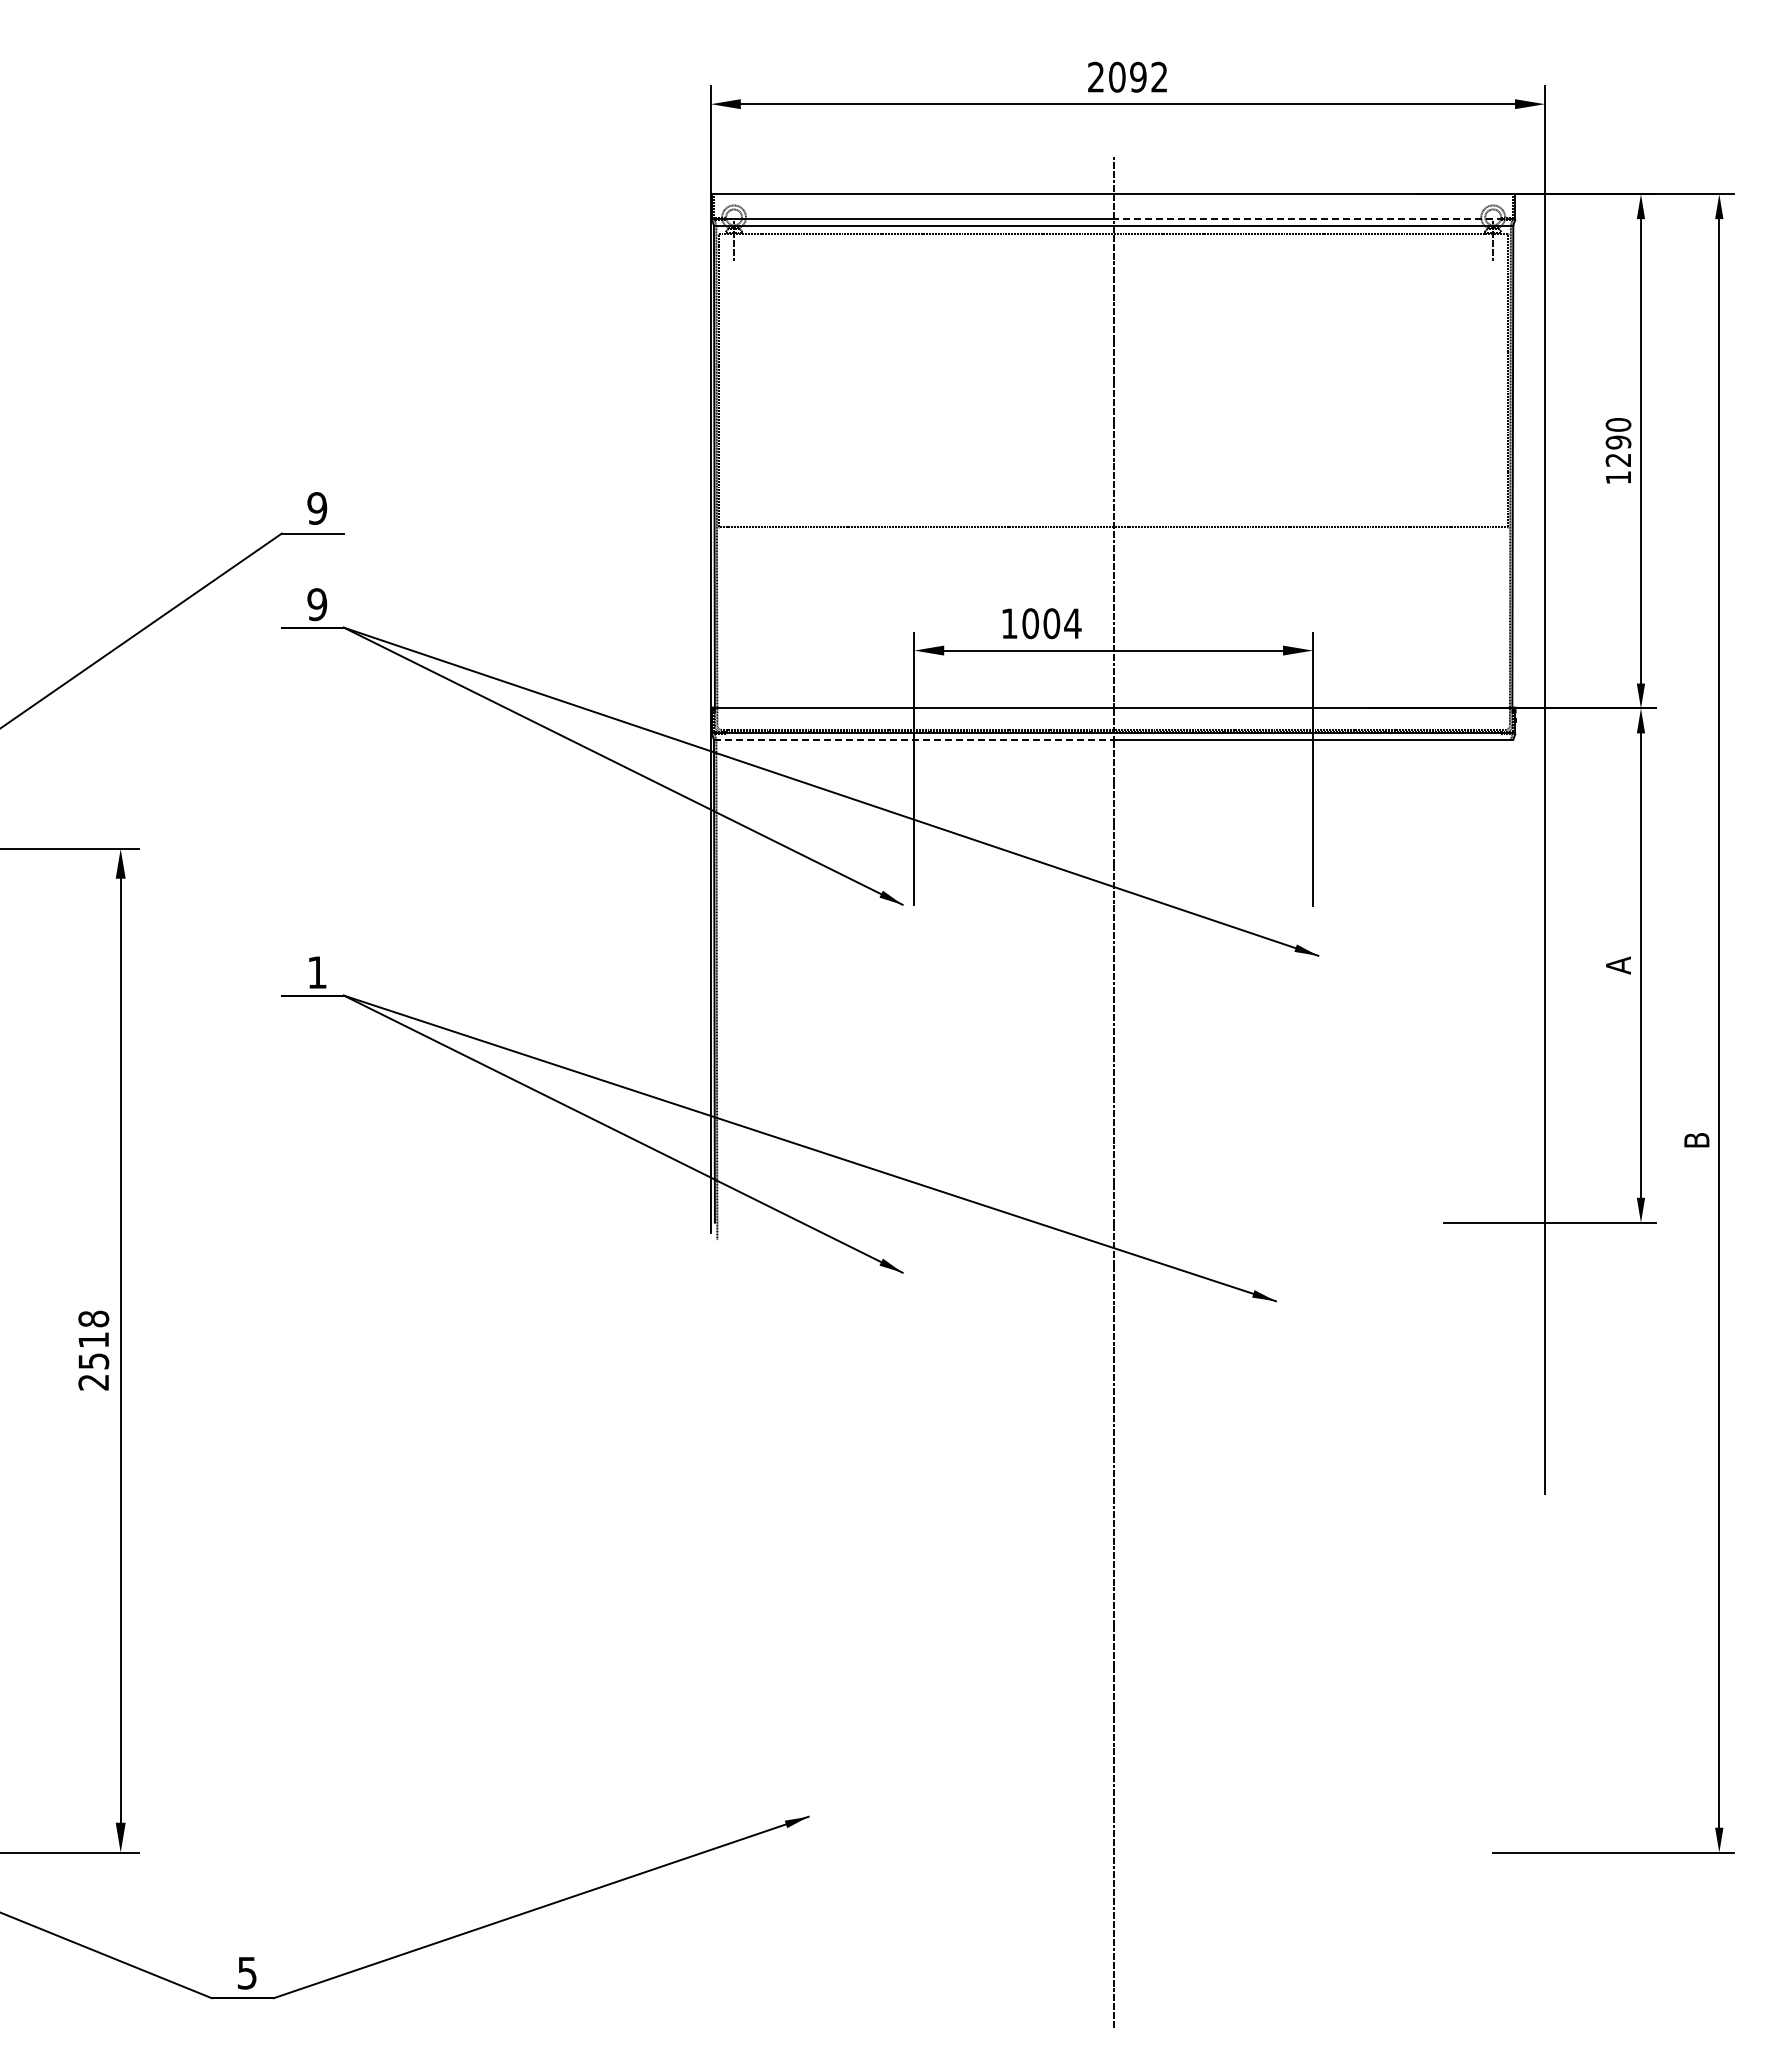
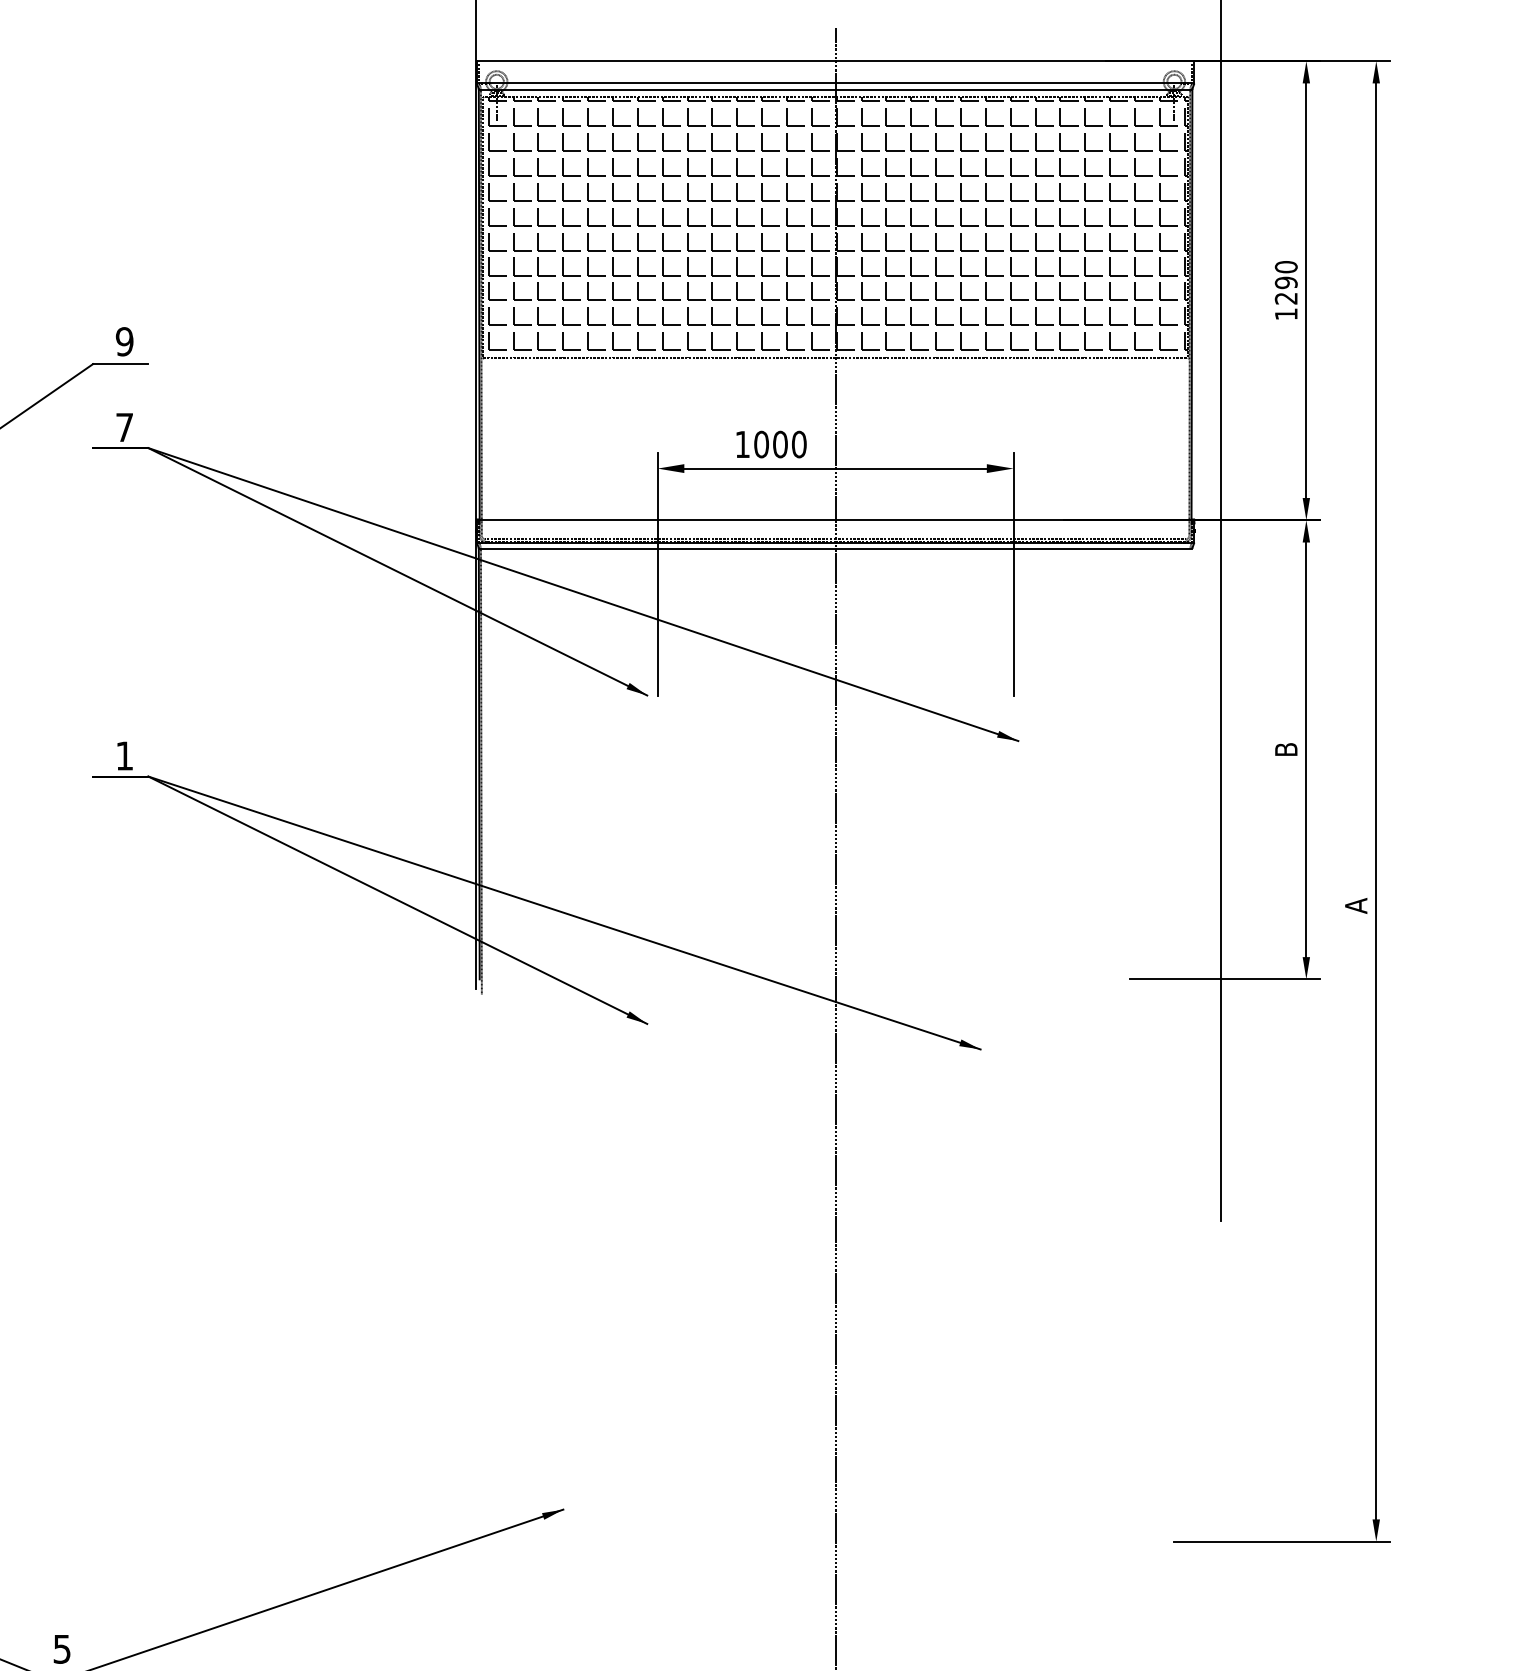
line: (1314, 219) -> (1014, 83), dashed -> solid
hatch: (1116, 380) -> (838, 227), added
text: (317, 604) -> (124, 427), 9 -> 7
text: (1072, 623) -> (798, 444), 1004 -> 1000
line: (913, 740) -> (656, 548), dashed -> solid
text: (1618, 965) -> (1286, 749), A -> B
text: (1696, 1140) -> (1355, 905), B -> A

